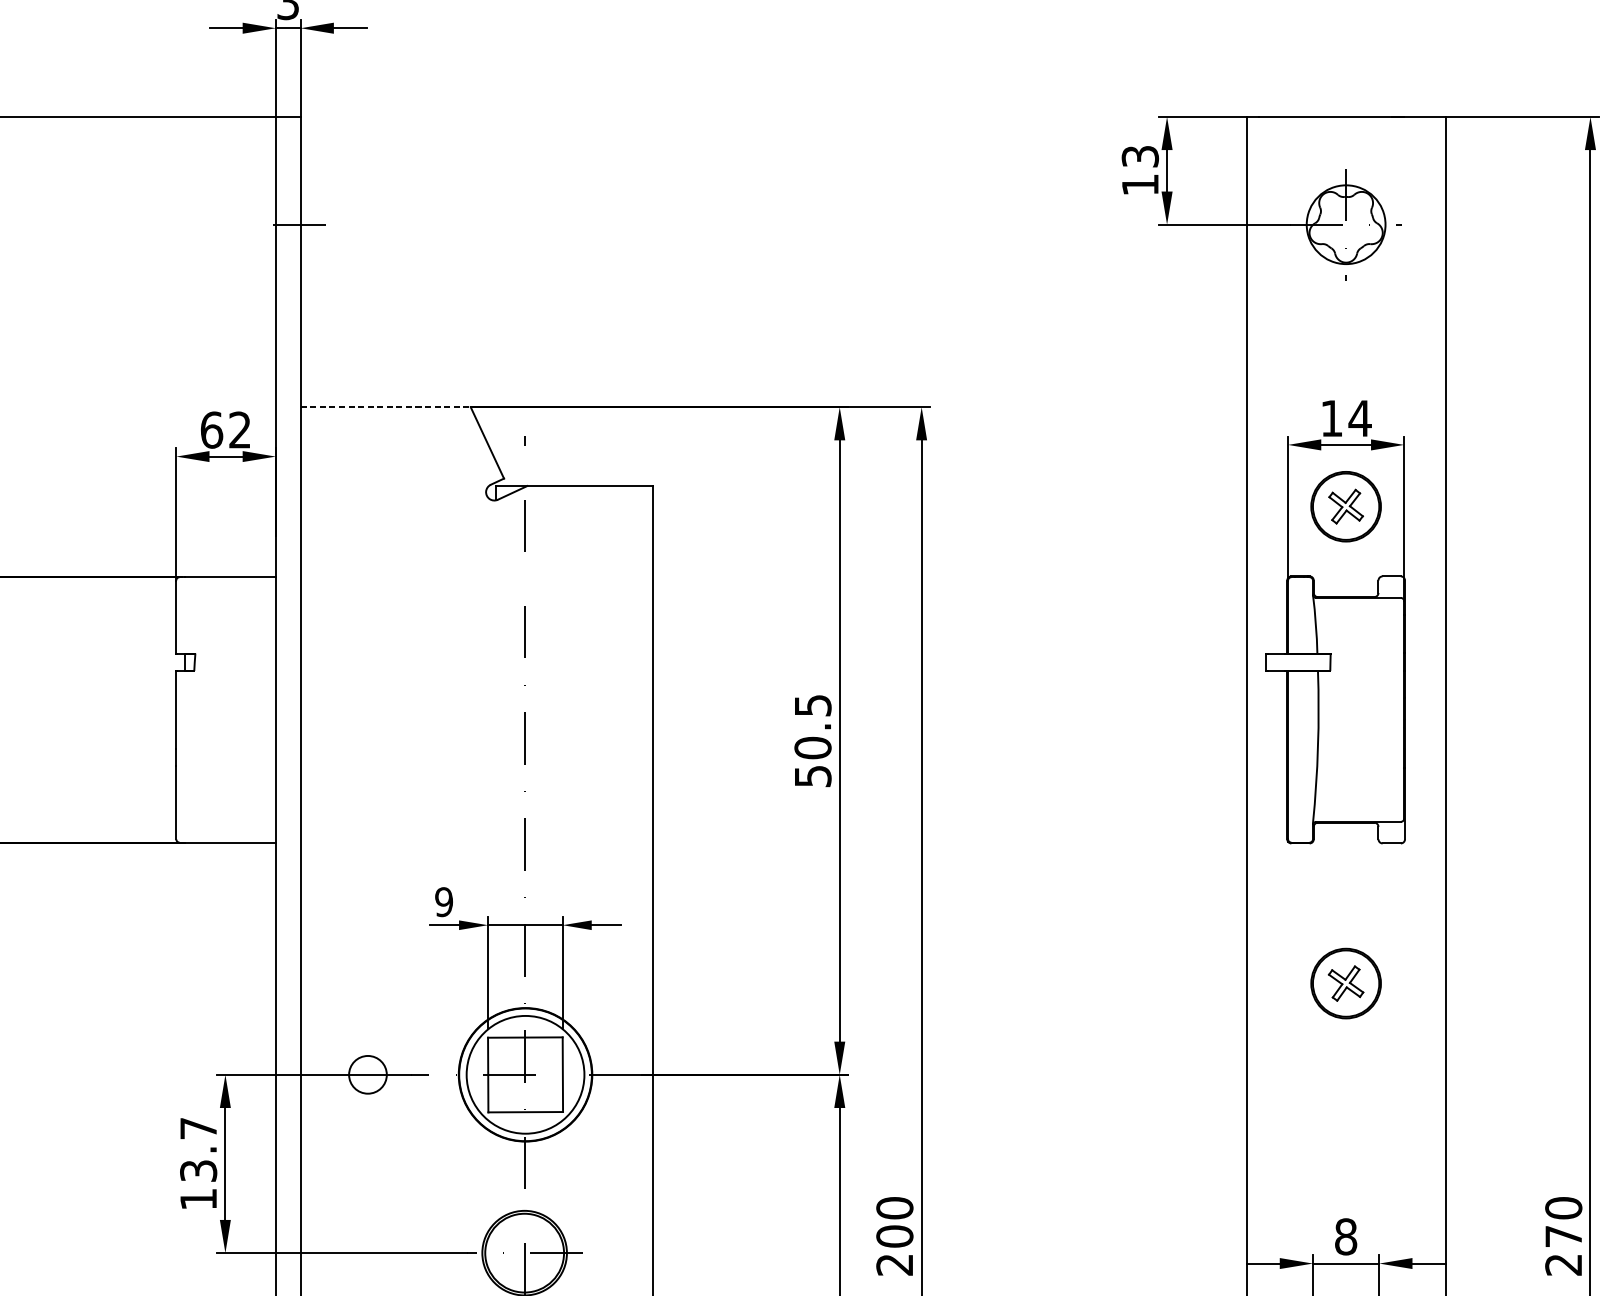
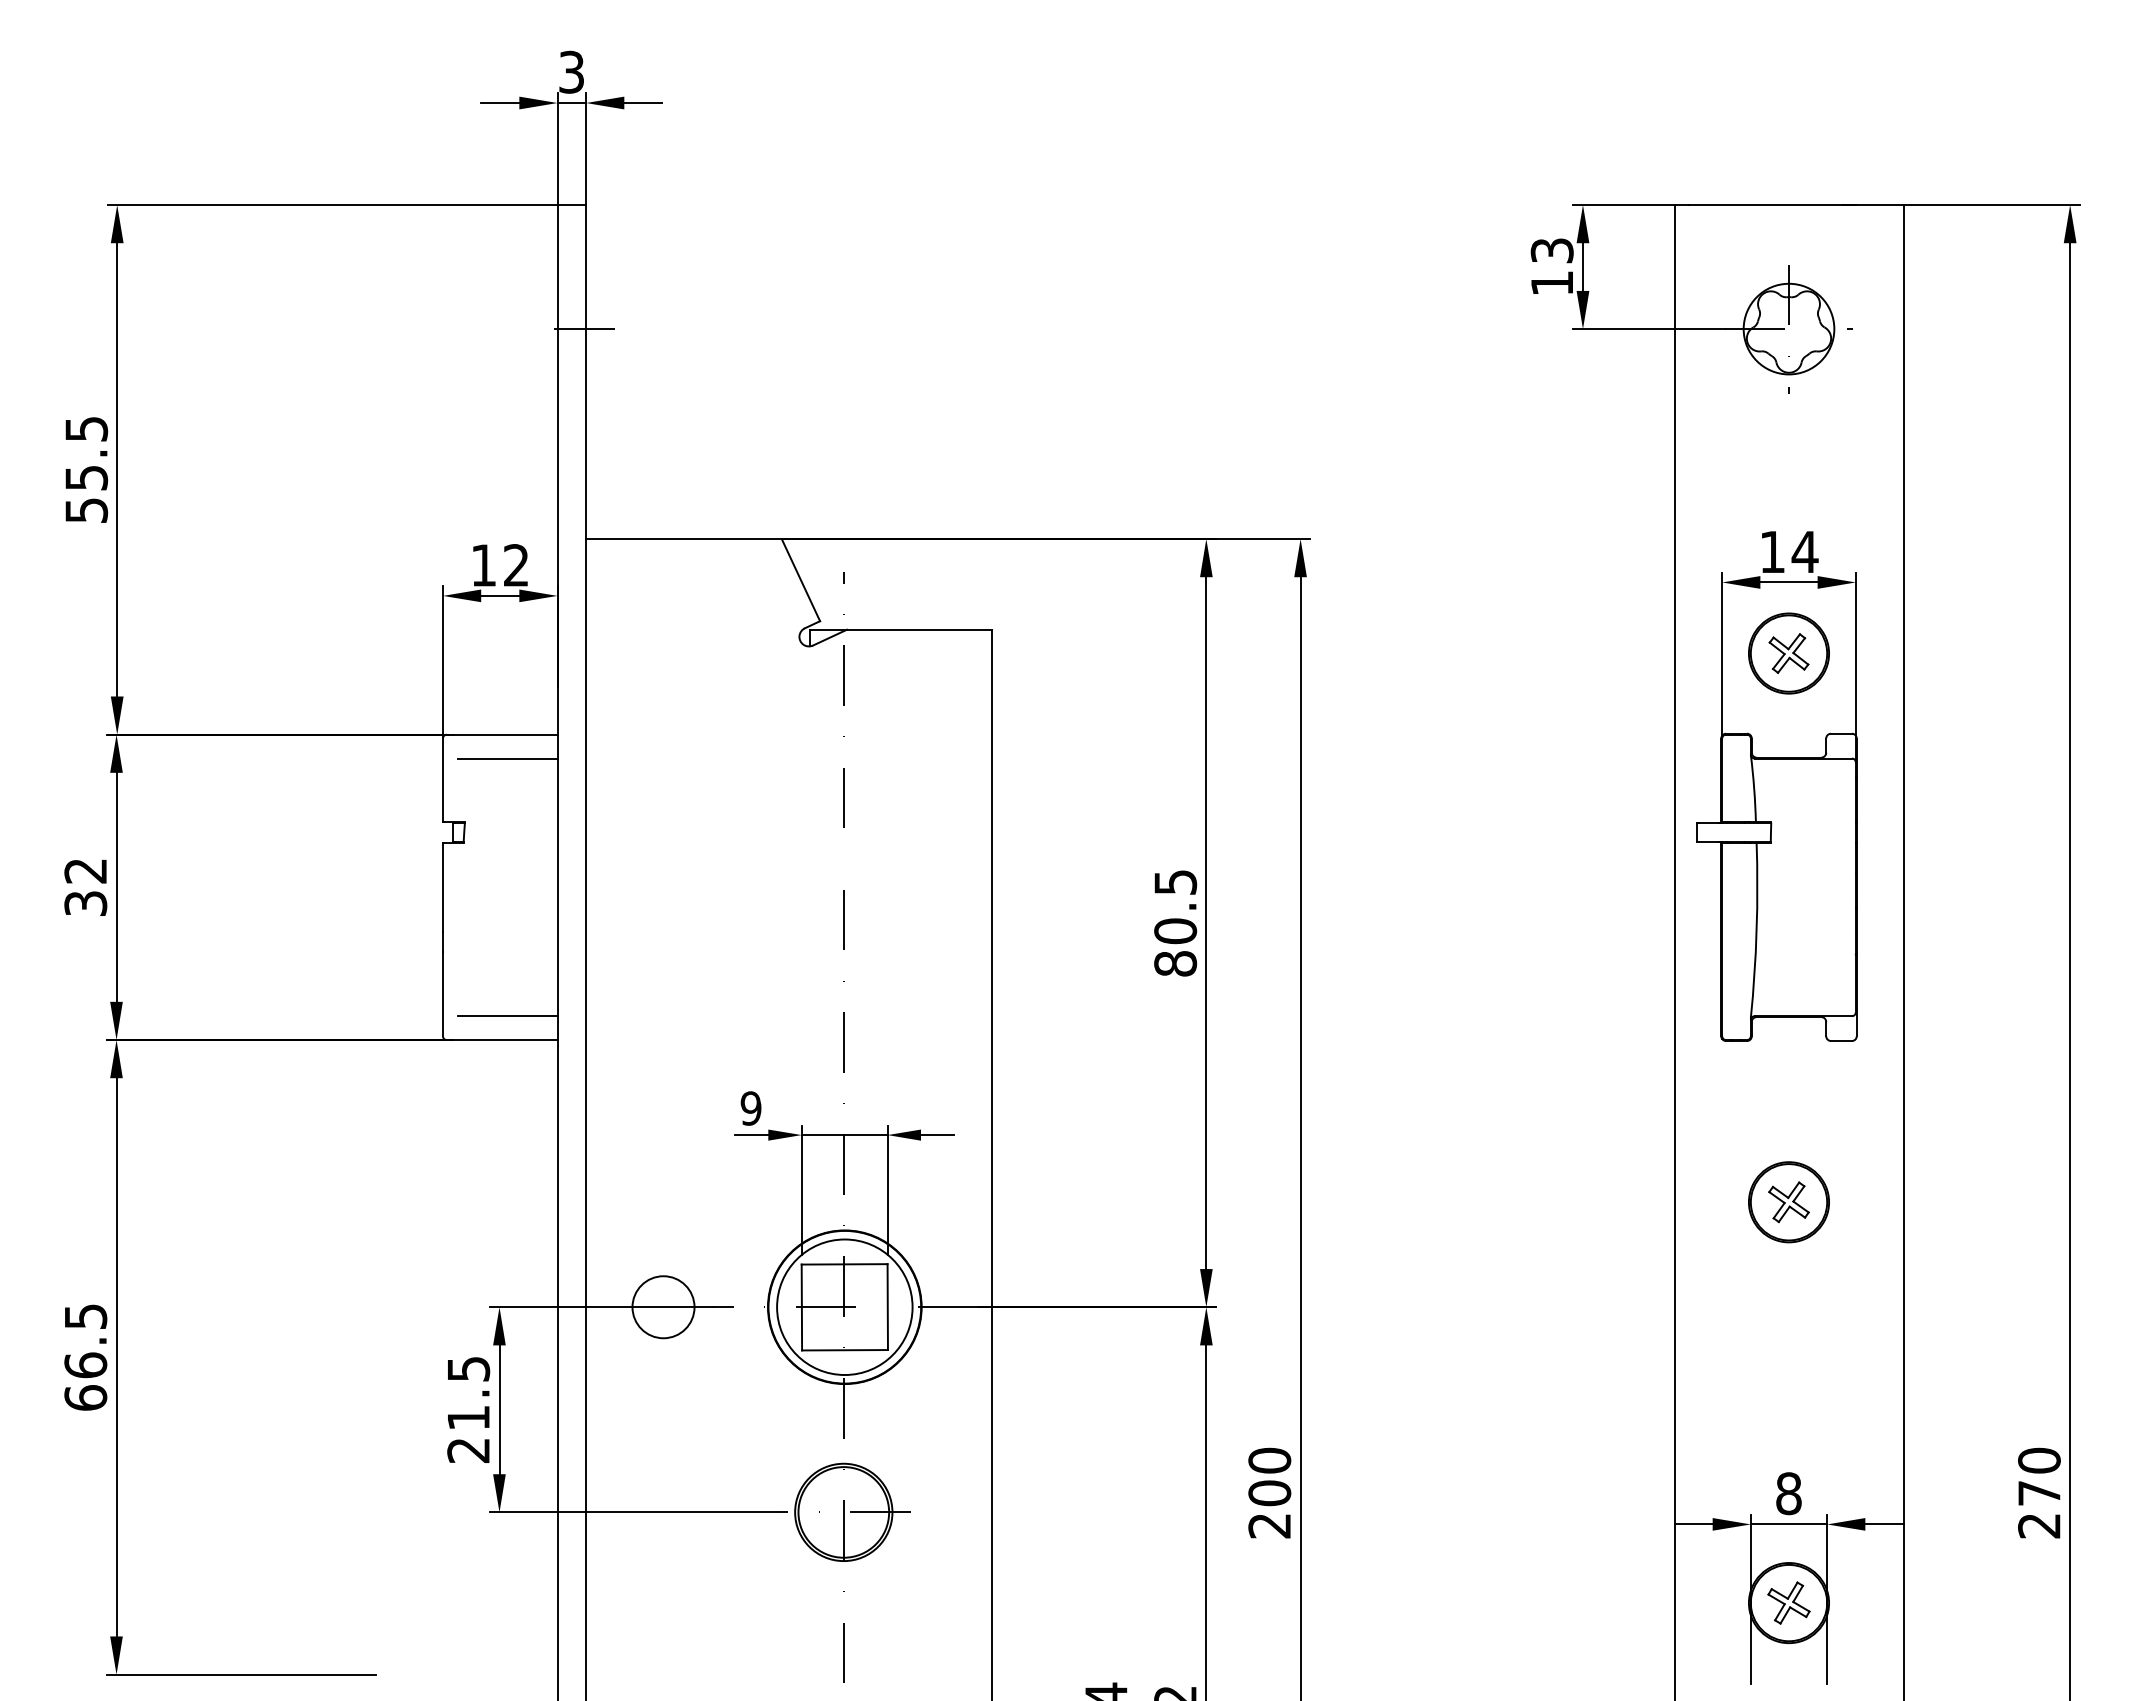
line: (385, 407) -> (683, 539), dashed -> solid
text: (211, 430) -> (483, 565), 62 -> 12
line: (232, 597) -> (507, 758), added
text: (812, 776) -> (1175, 963), 50.5 -> 80.5
line: (232, 822) -> (507, 1016), added
circle: (367, 1075) -> (663, 1307), size x1.43
text: (198, 1163) -> (468, 1409), 13.7 -> 21.5

